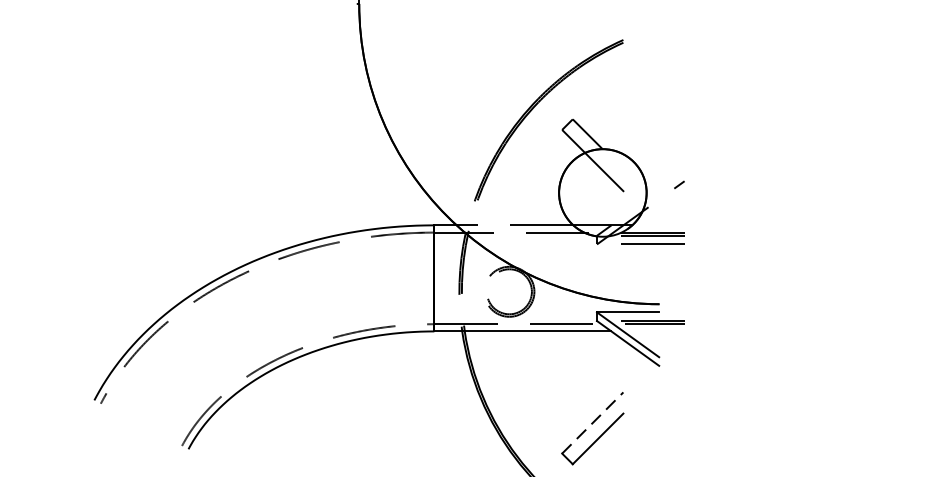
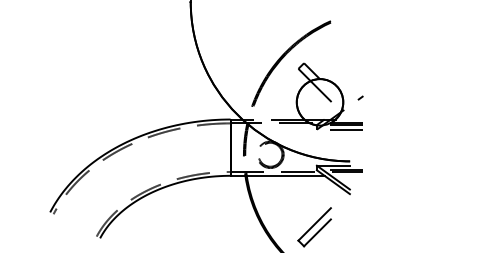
line: (592, 423) -> (314, 224), dashed -> solid

